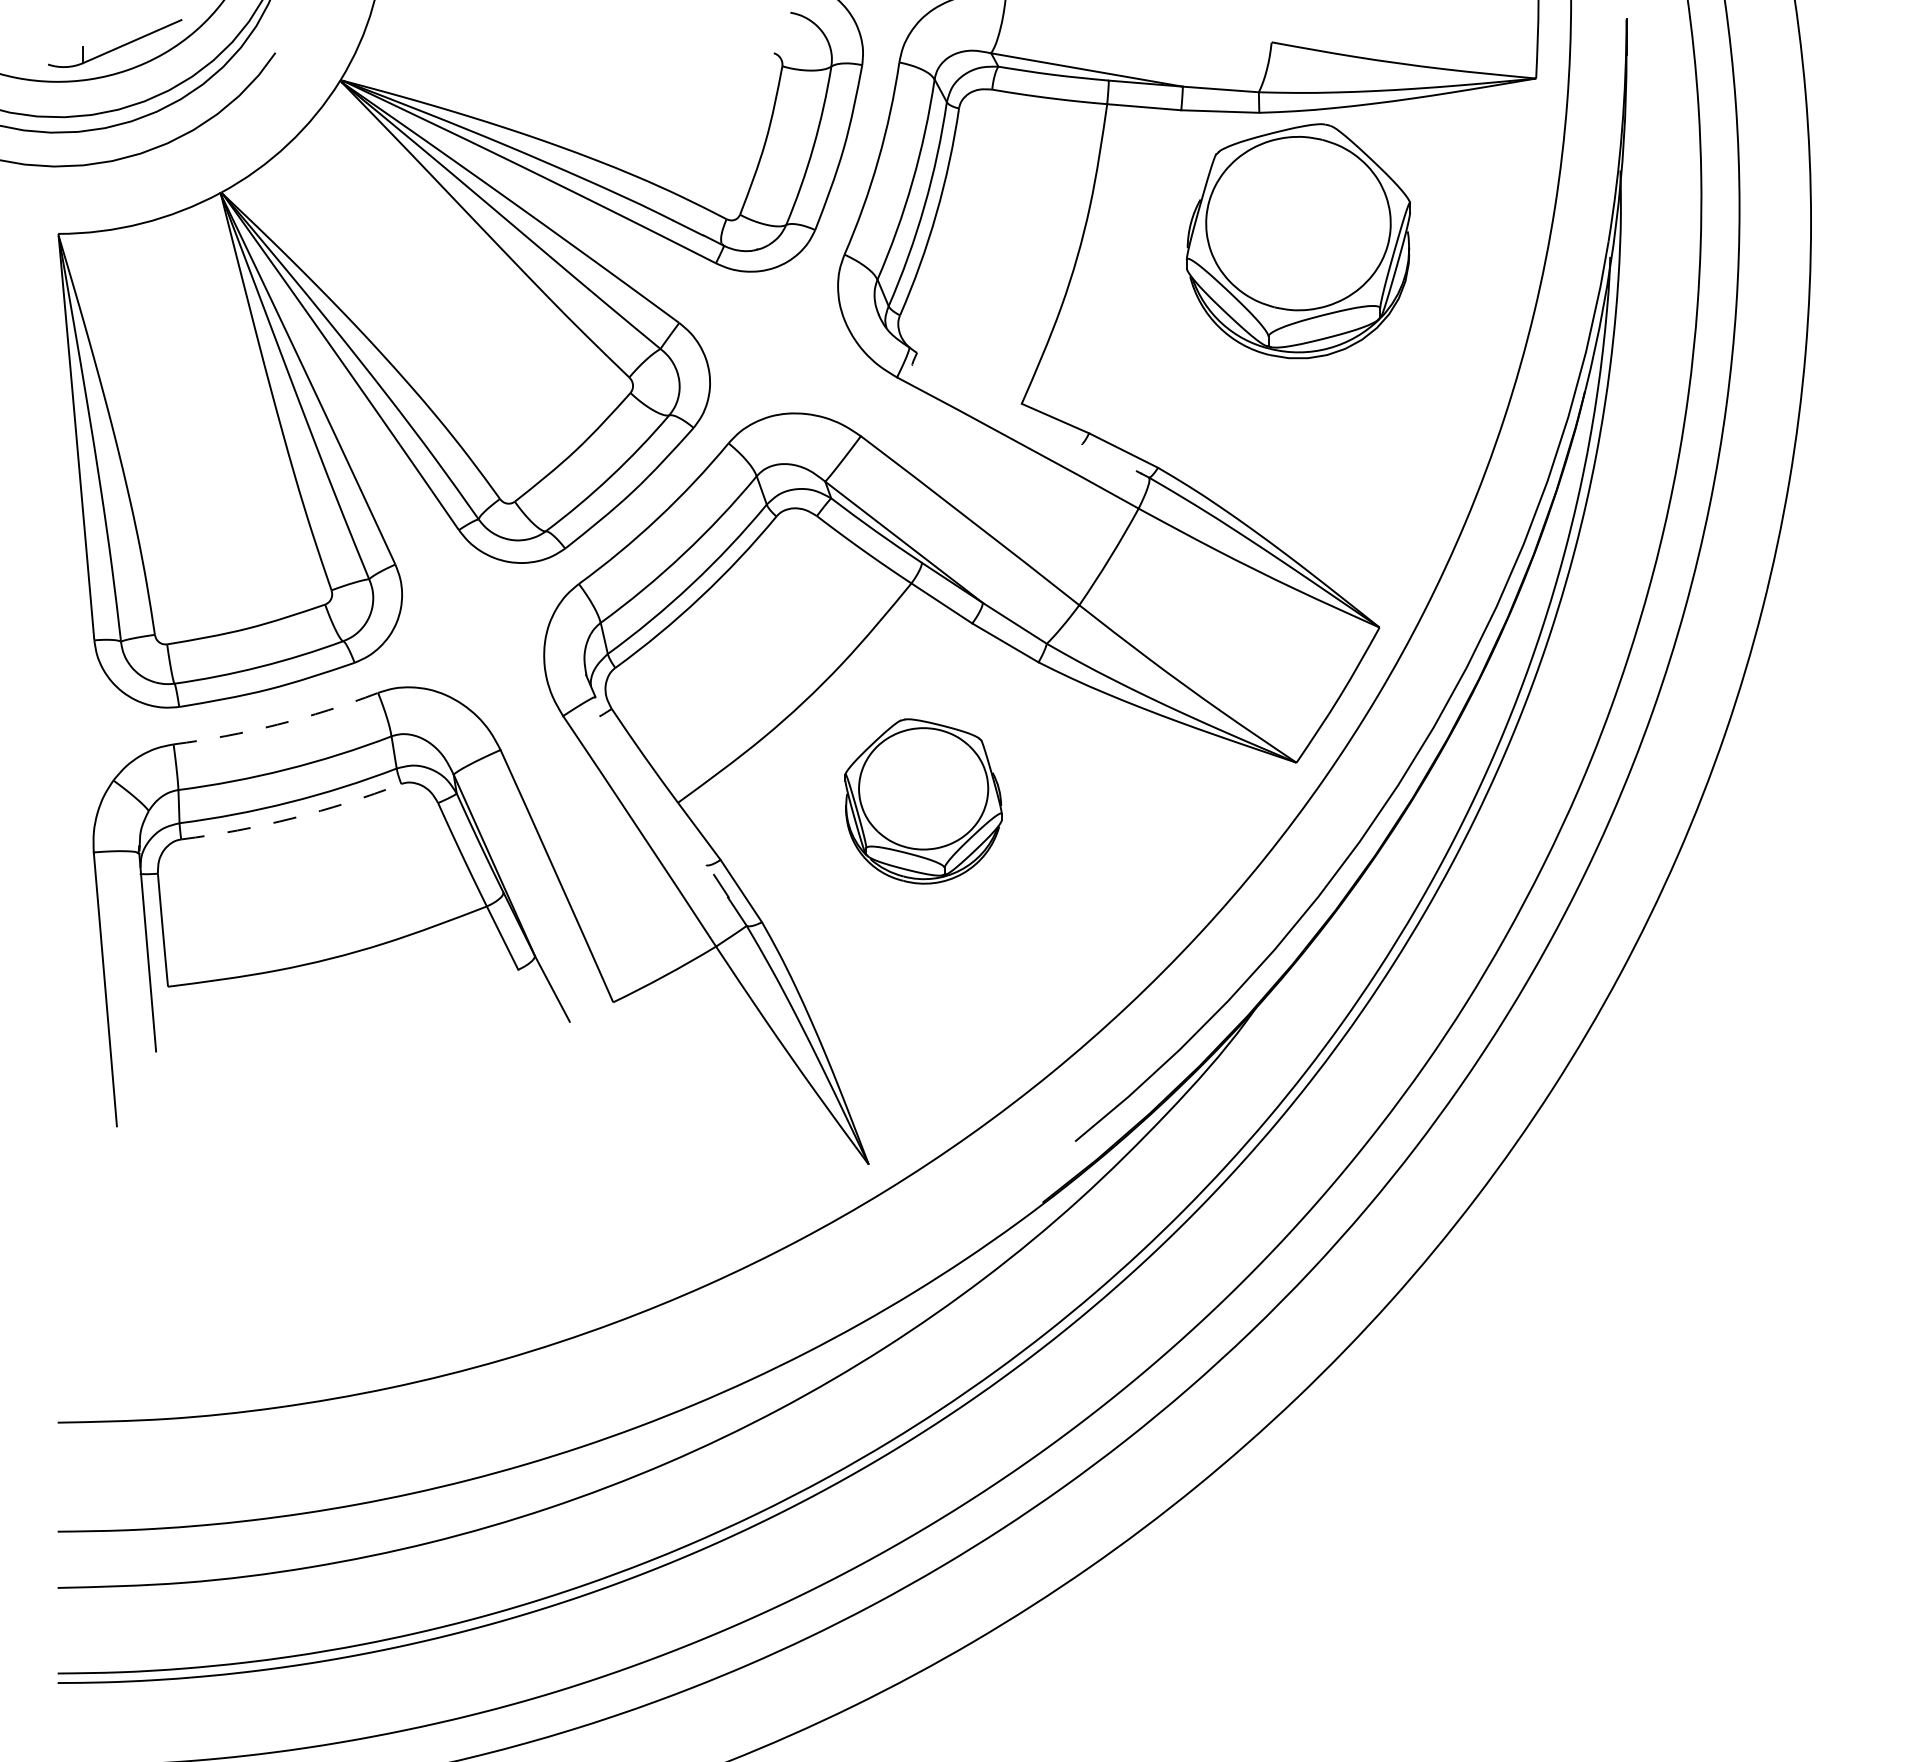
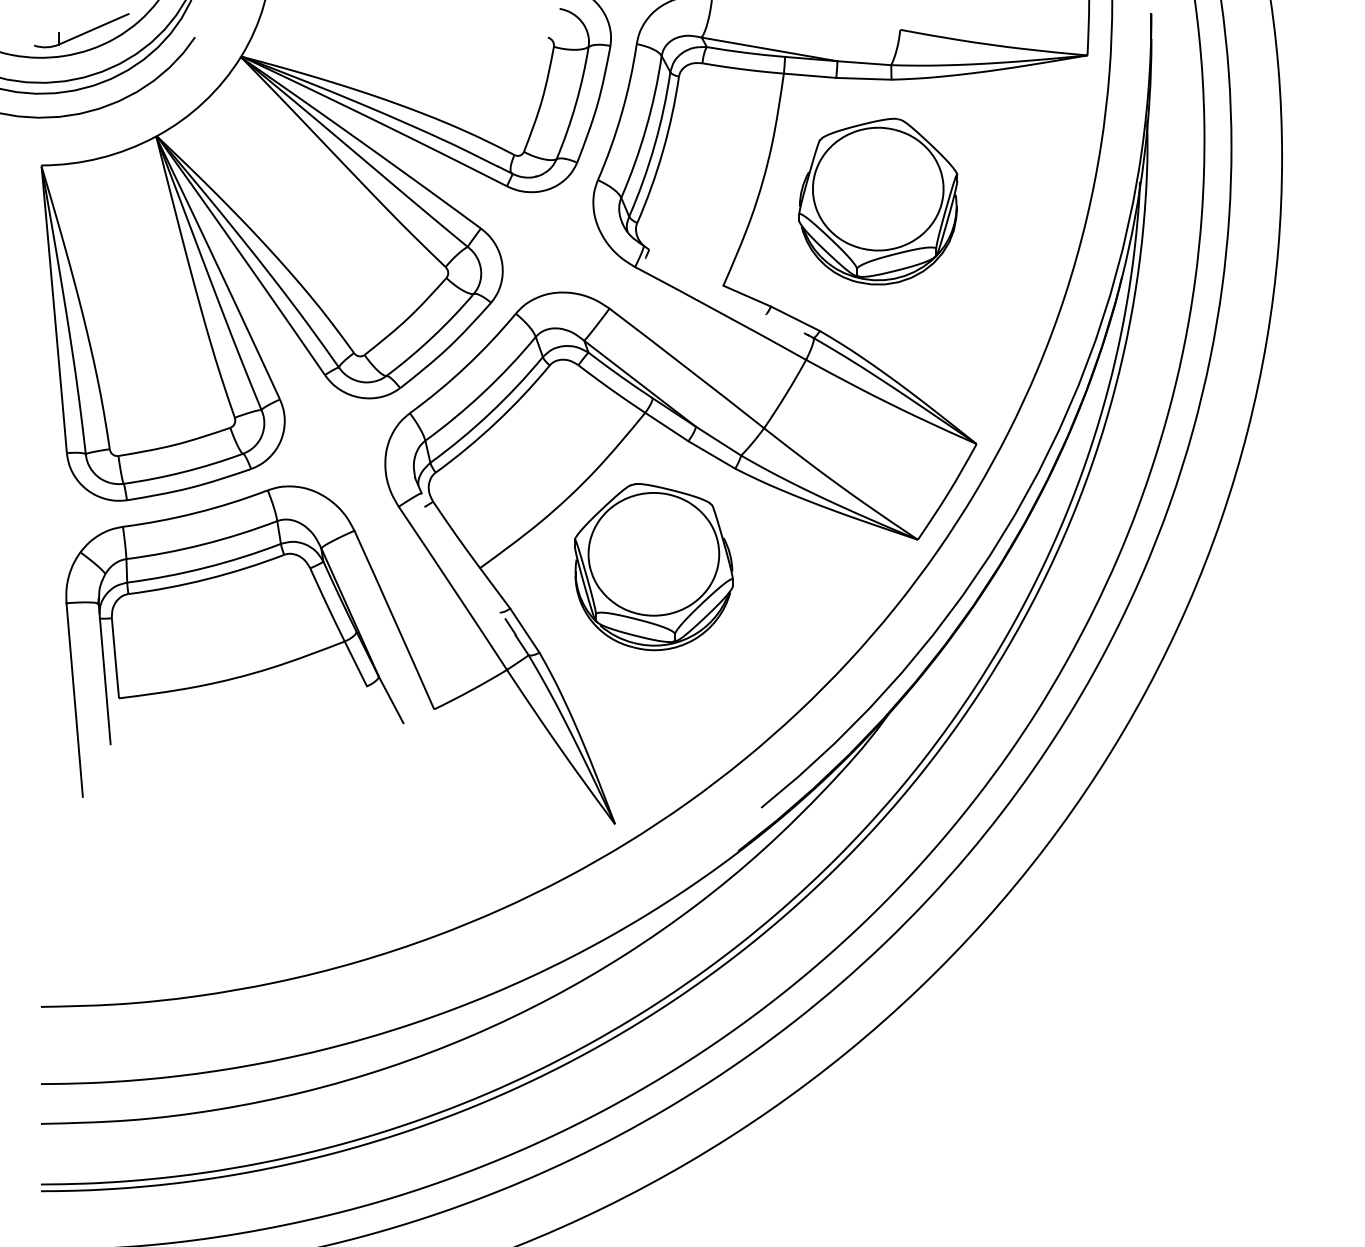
part: (1298, 241) -> (878, 201), moved
arc: (277, 724) -> (196, 512), dashed -> solid
part: (923, 801) -> (653, 567), size x1.43
arc: (292, 818) -> (207, 579), dashed -> solid

